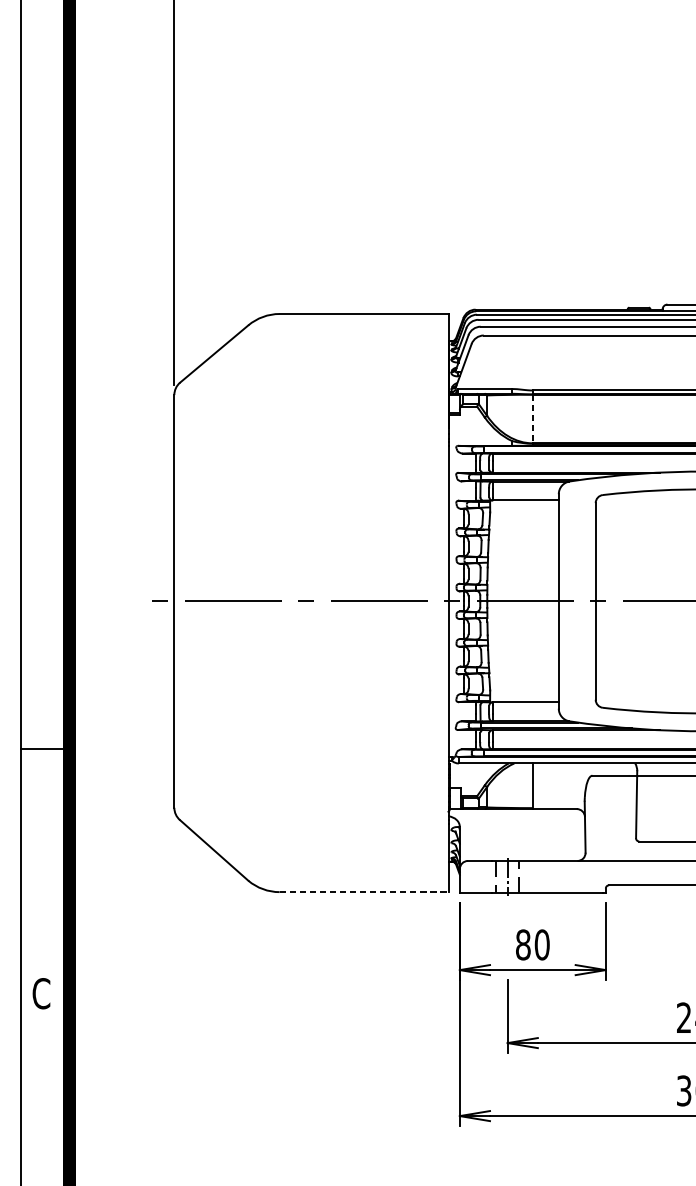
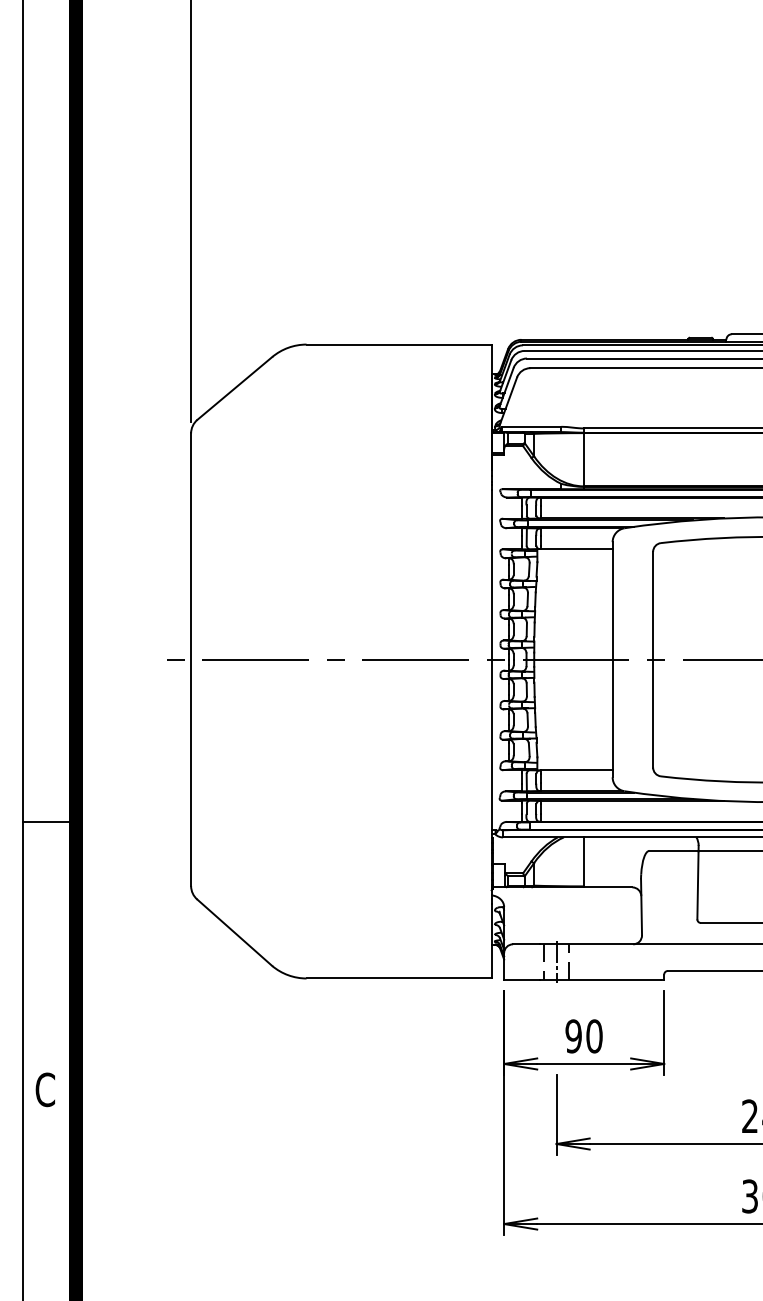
line: (533, 418) -> (584, 459), dashed -> solid
line: (364, 892) -> (399, 978), dashed -> solid
text: (523, 945) -> (573, 1036), 80 -> 90

